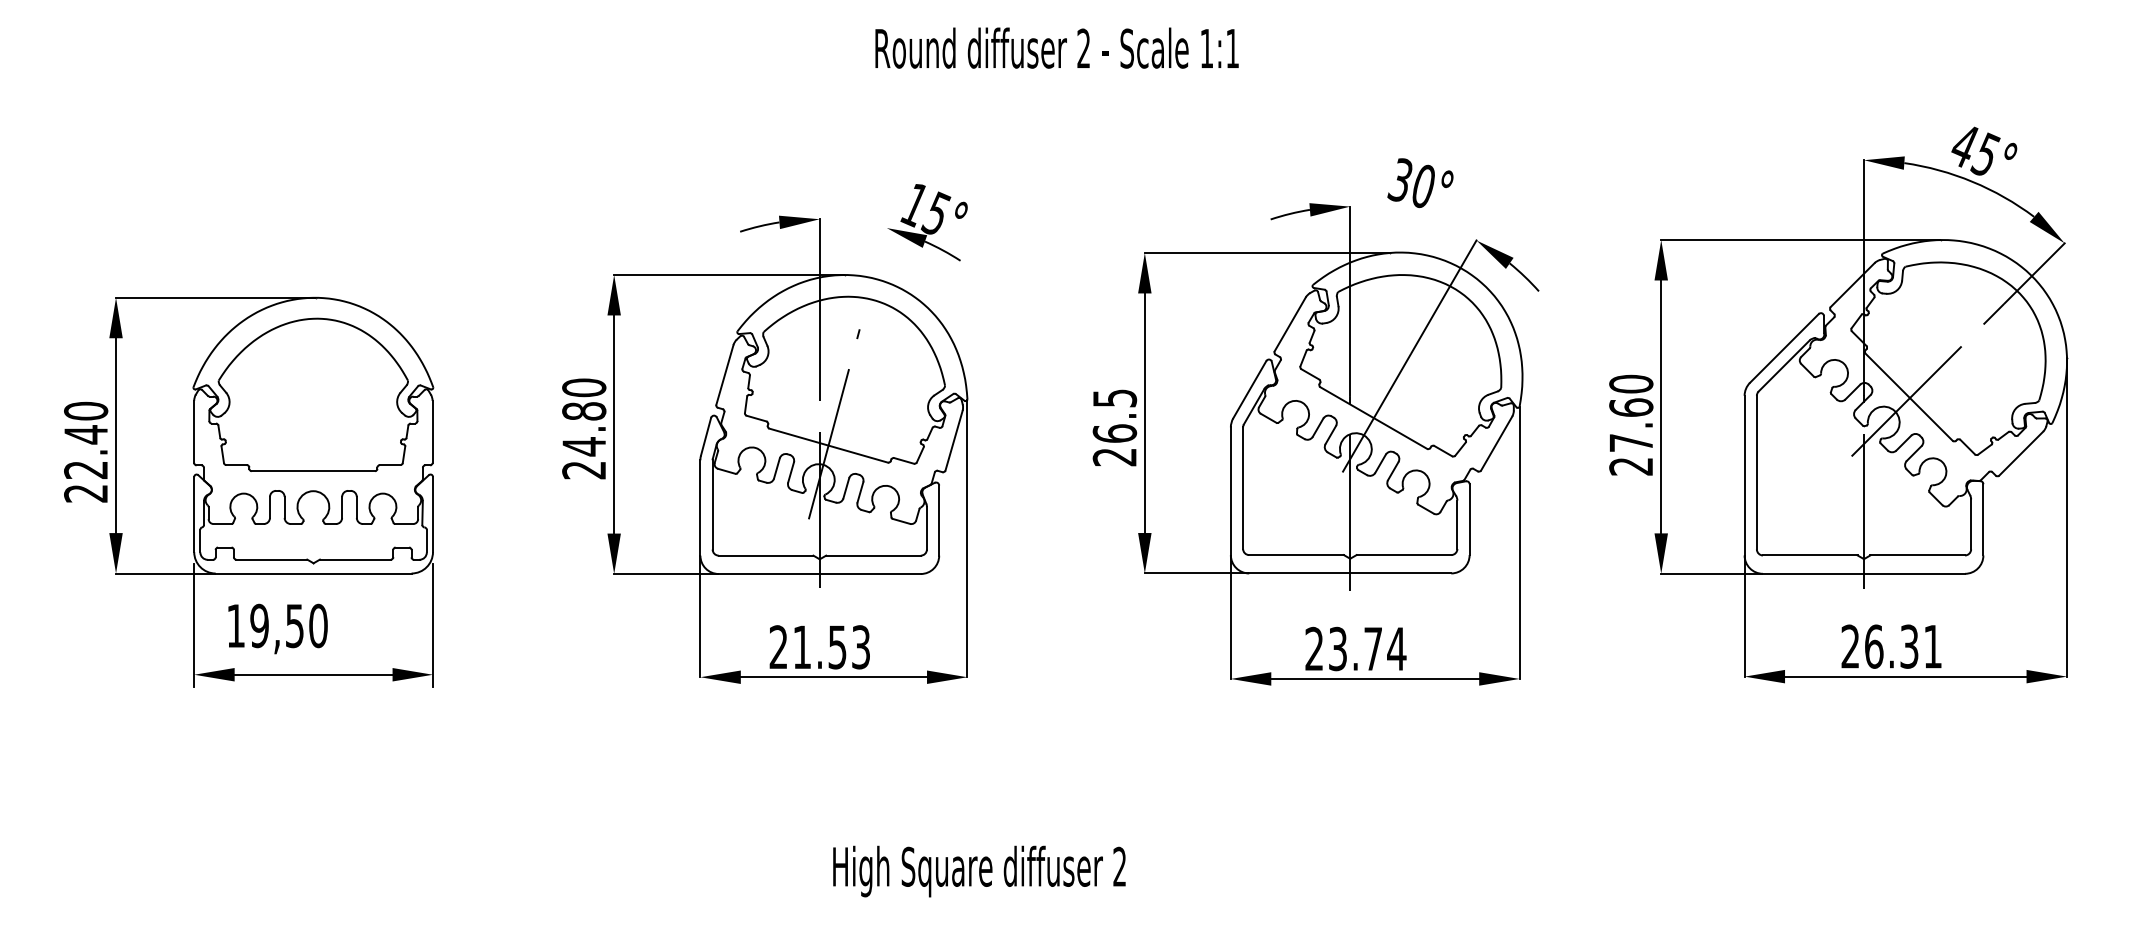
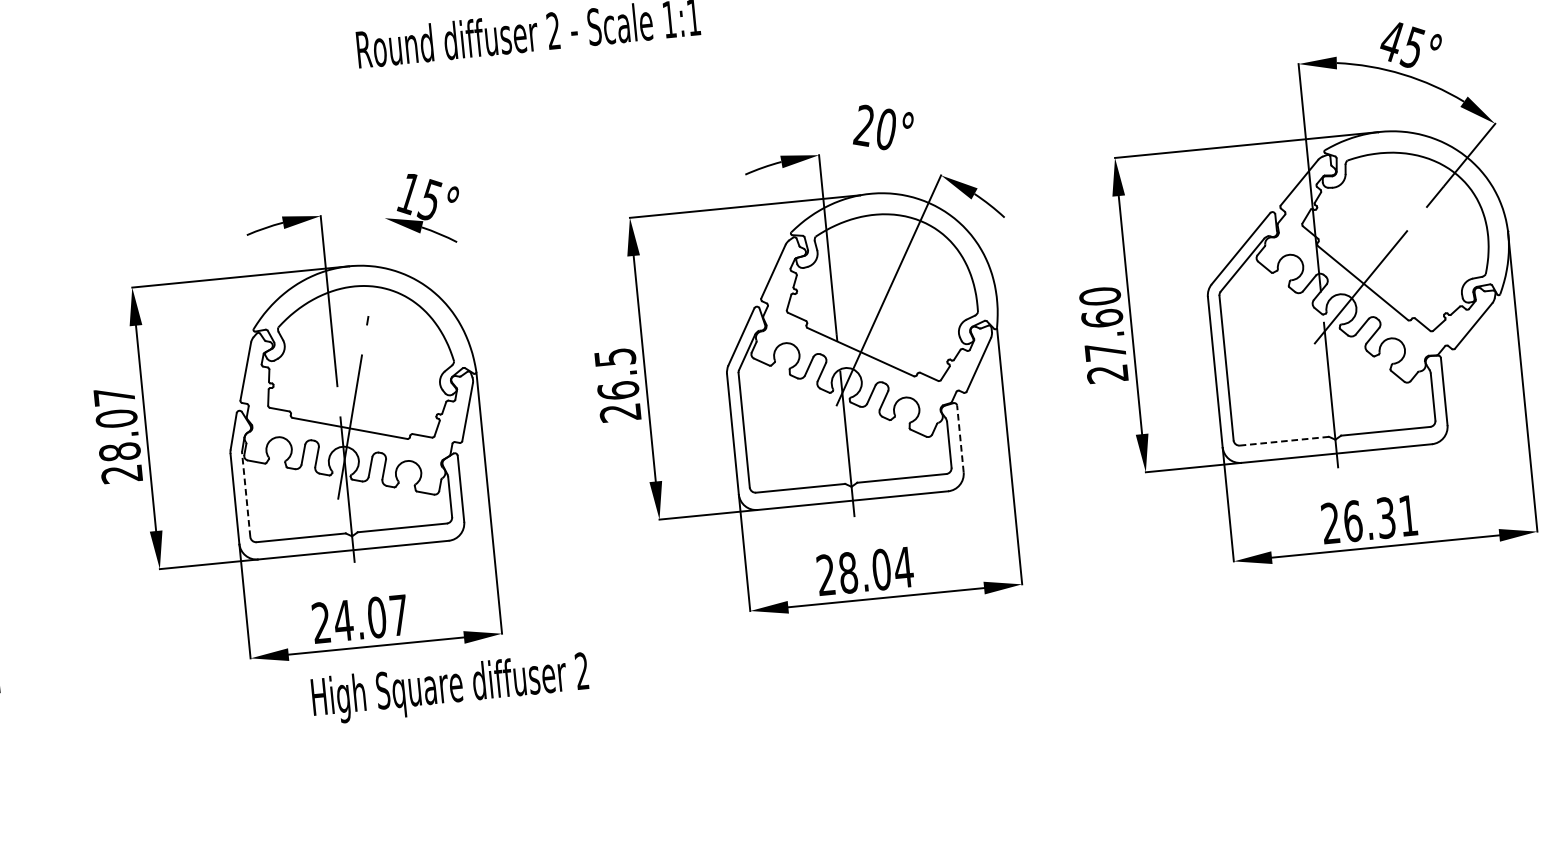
text: (1399, 180) -> (863, 126), 30° -> 20°
text: (584, 417) -> (117, 424), 24.80 -> 28.07
line: (712, 504) -> (246, 494), solid -> dashed
line: (1469, 519) -> (960, 438), solid -> dashed
line: (1809, 555) -> (1283, 441), solid -> dashed
text: (830, 647) -> (370, 618), 21.53 -> 24.07
text: (1355, 648) -> (864, 570), 23.74 -> 28.04
text: (979, 871) -> (450, 688), moved

